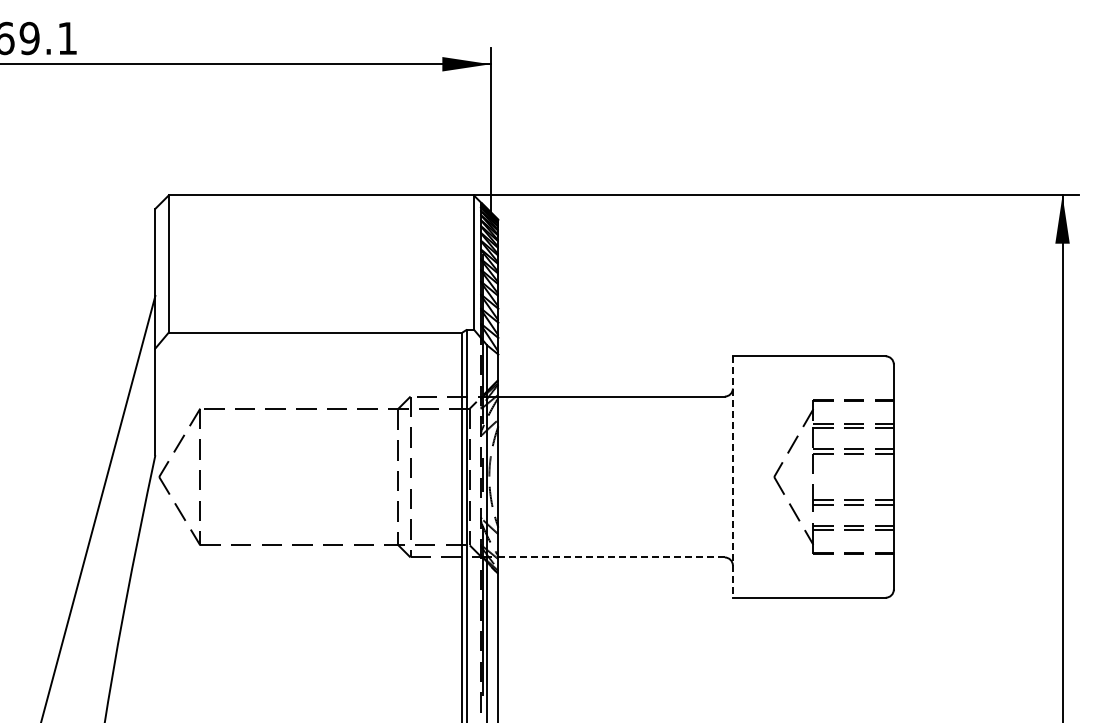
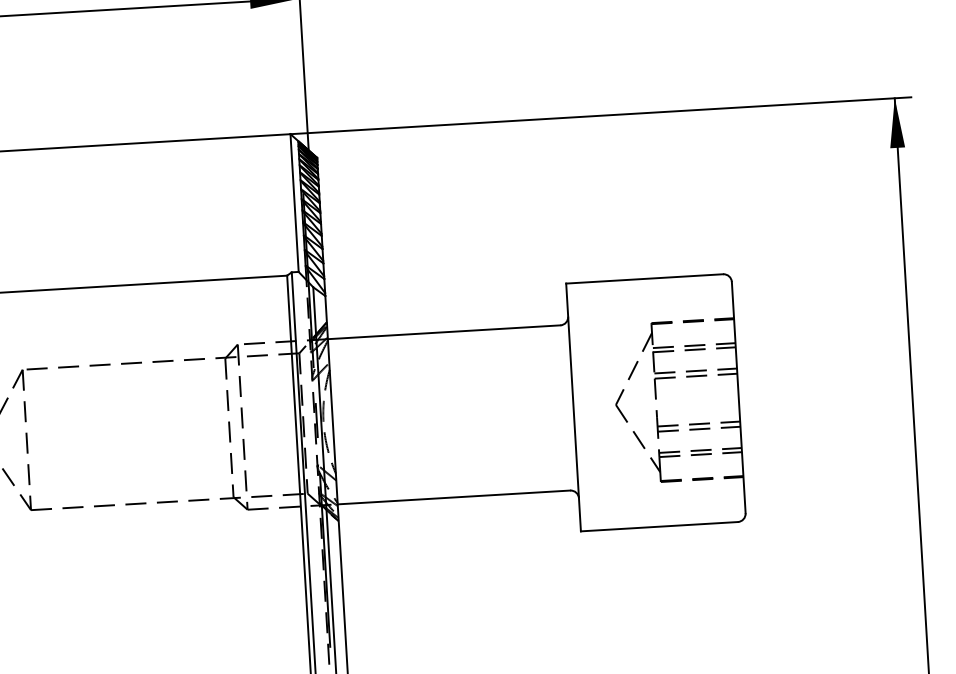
line: (732, 477) -> (573, 407), dashed -> solid
line: (612, 557) -> (454, 497), dashed -> solid

